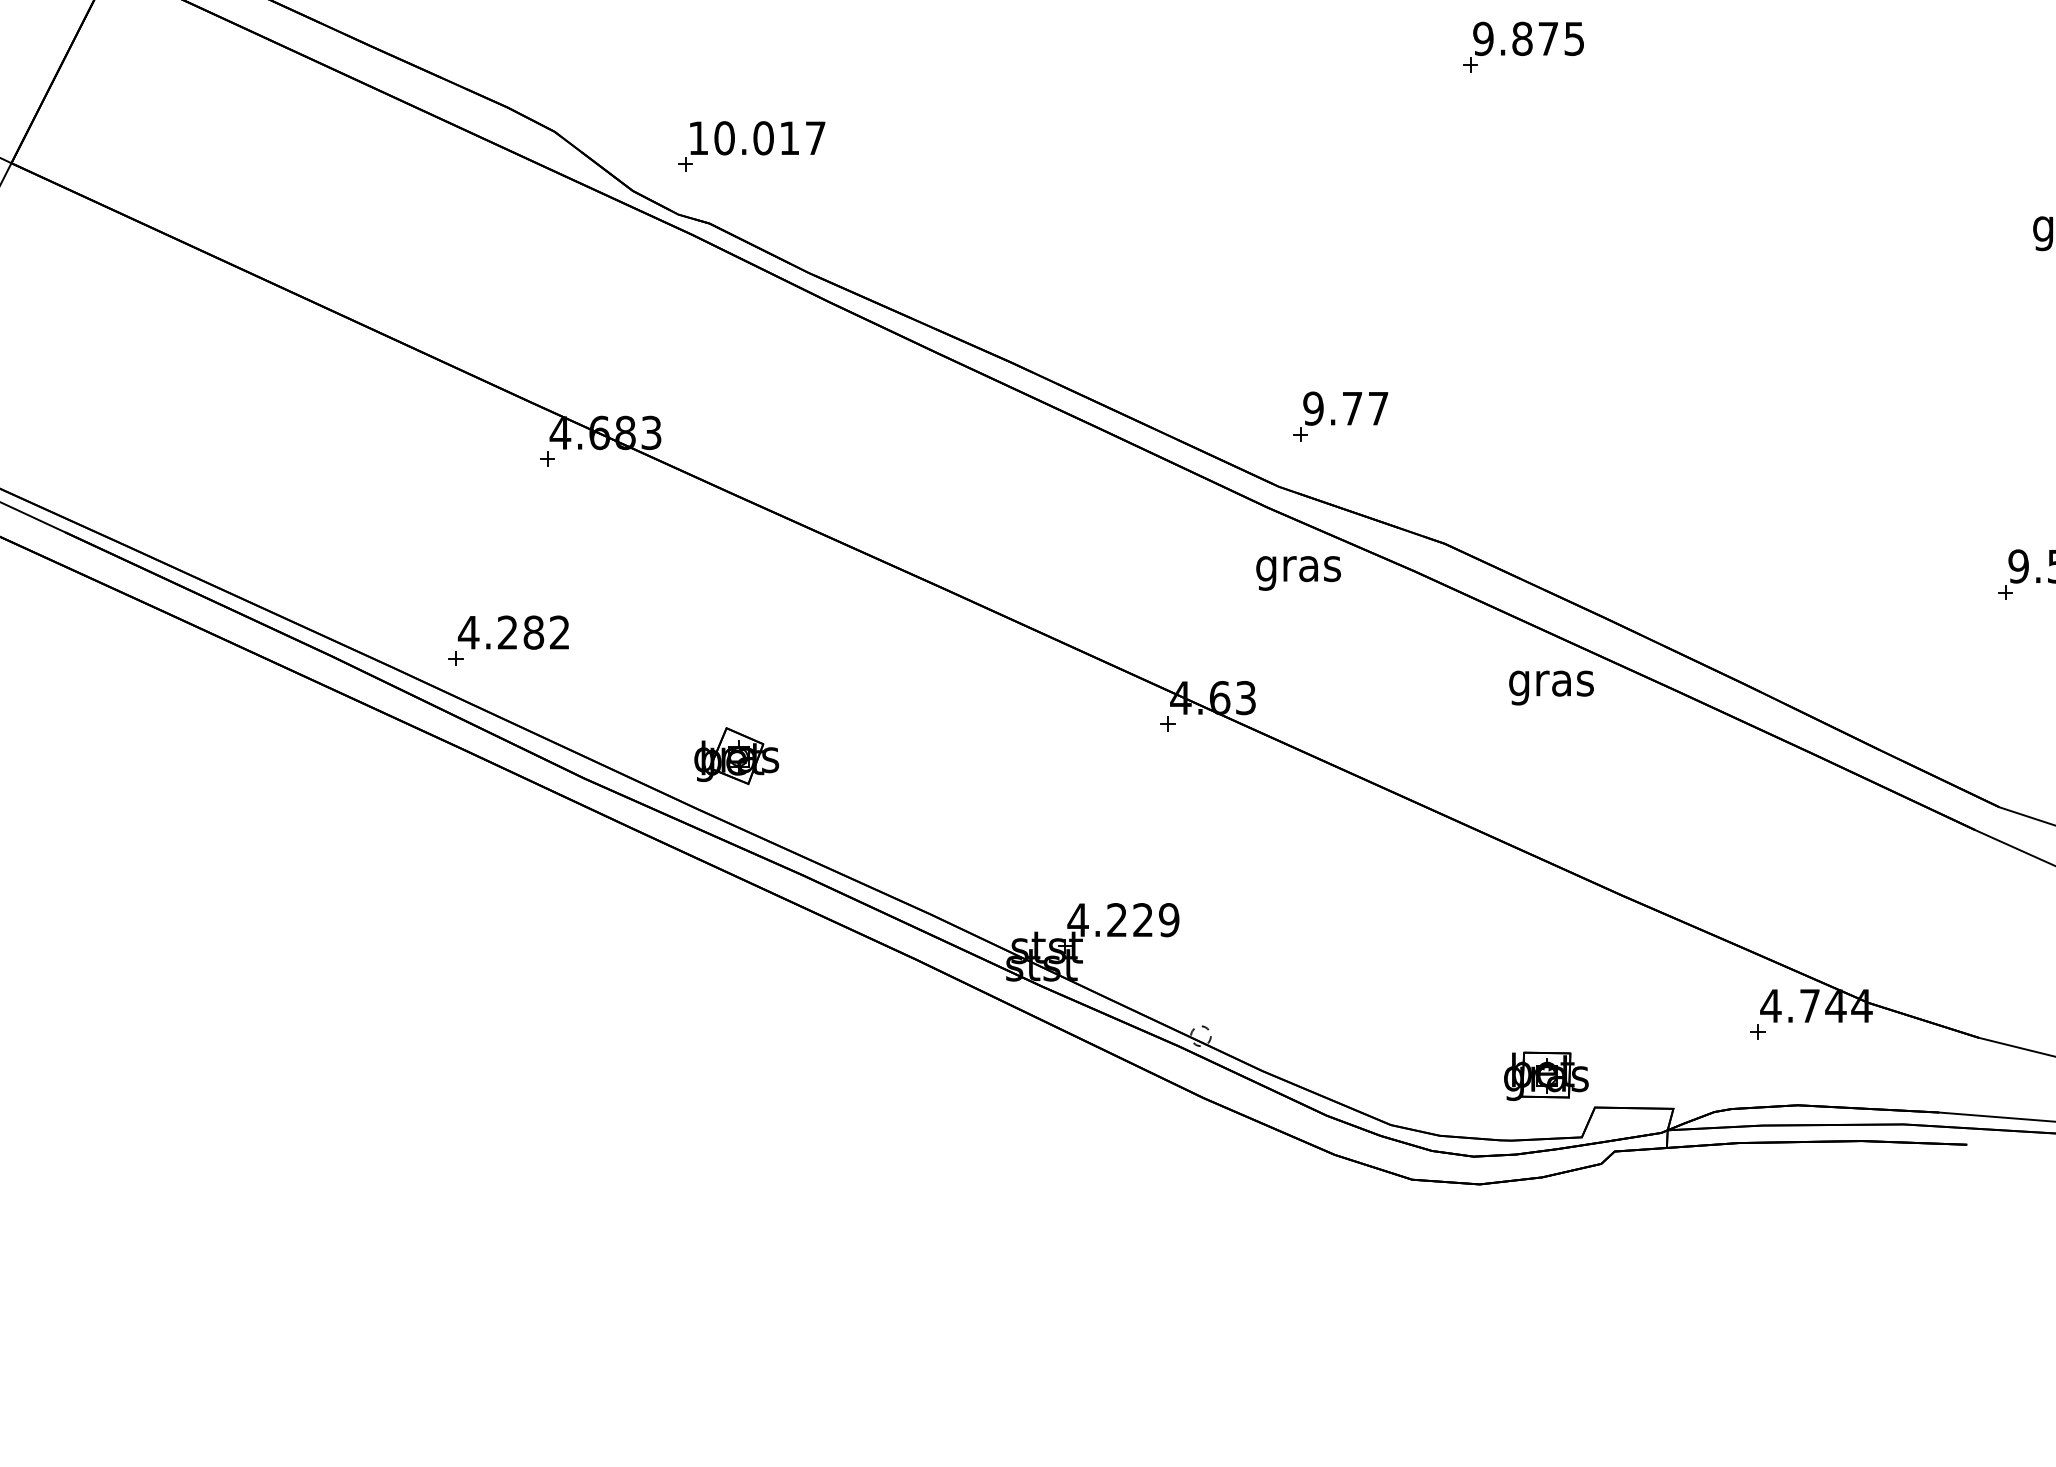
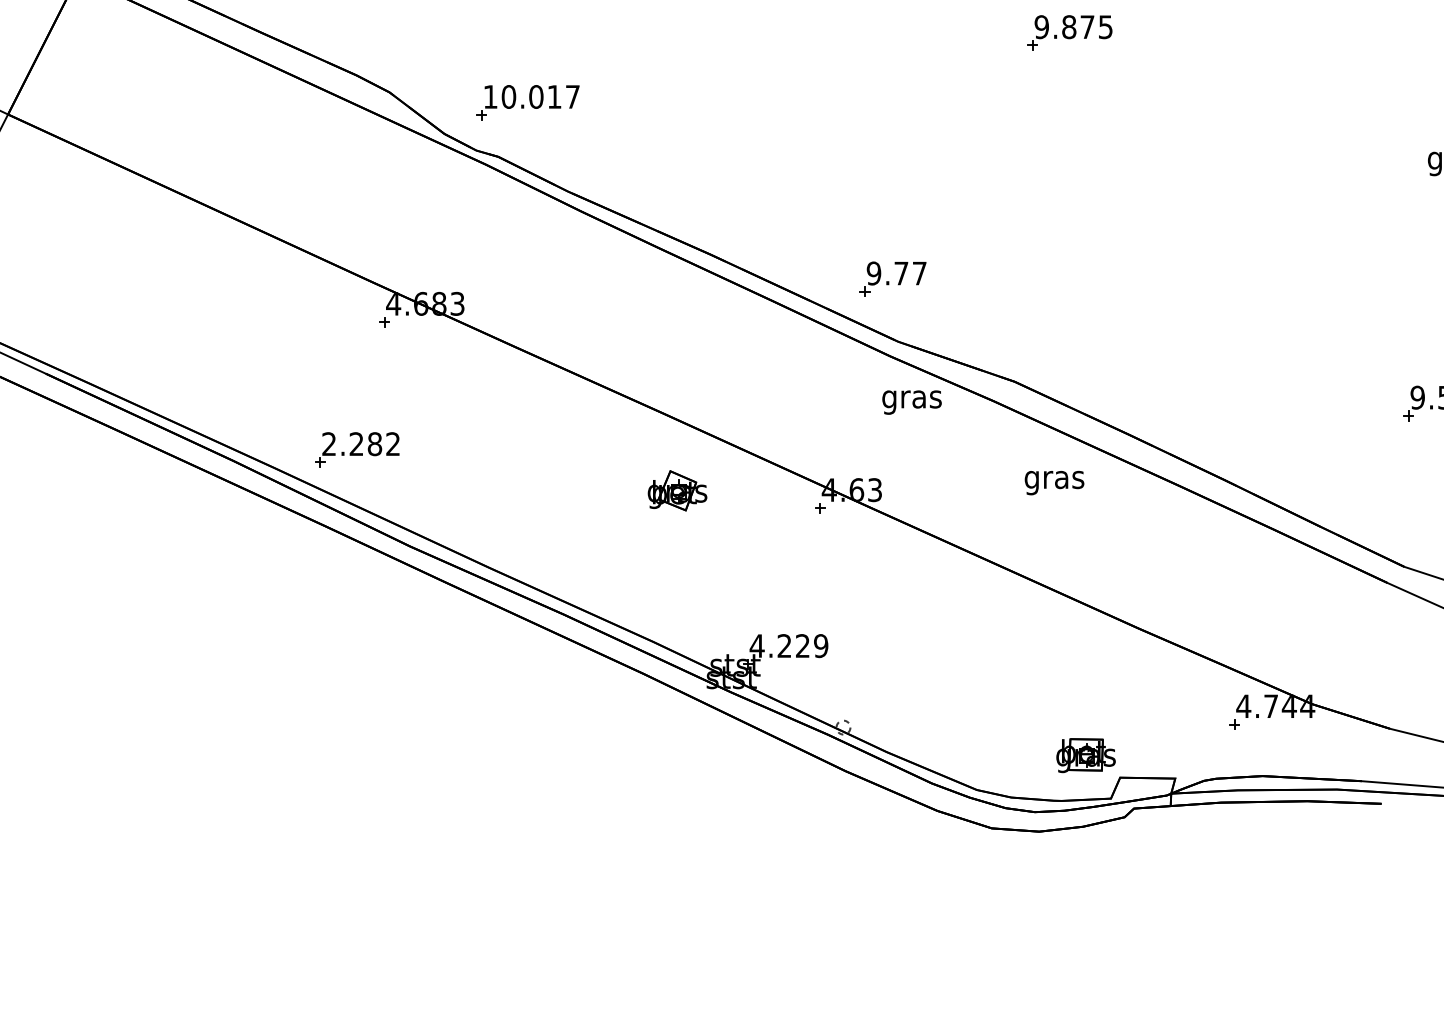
part: (1335, 420) -> (889, 281), moved
text: (468, 632) -> (329, 444), 4.282 -> 2.282
text: (1551, 687) -> (1054, 482), moved
part: (736, 755) -> (677, 490), moved

